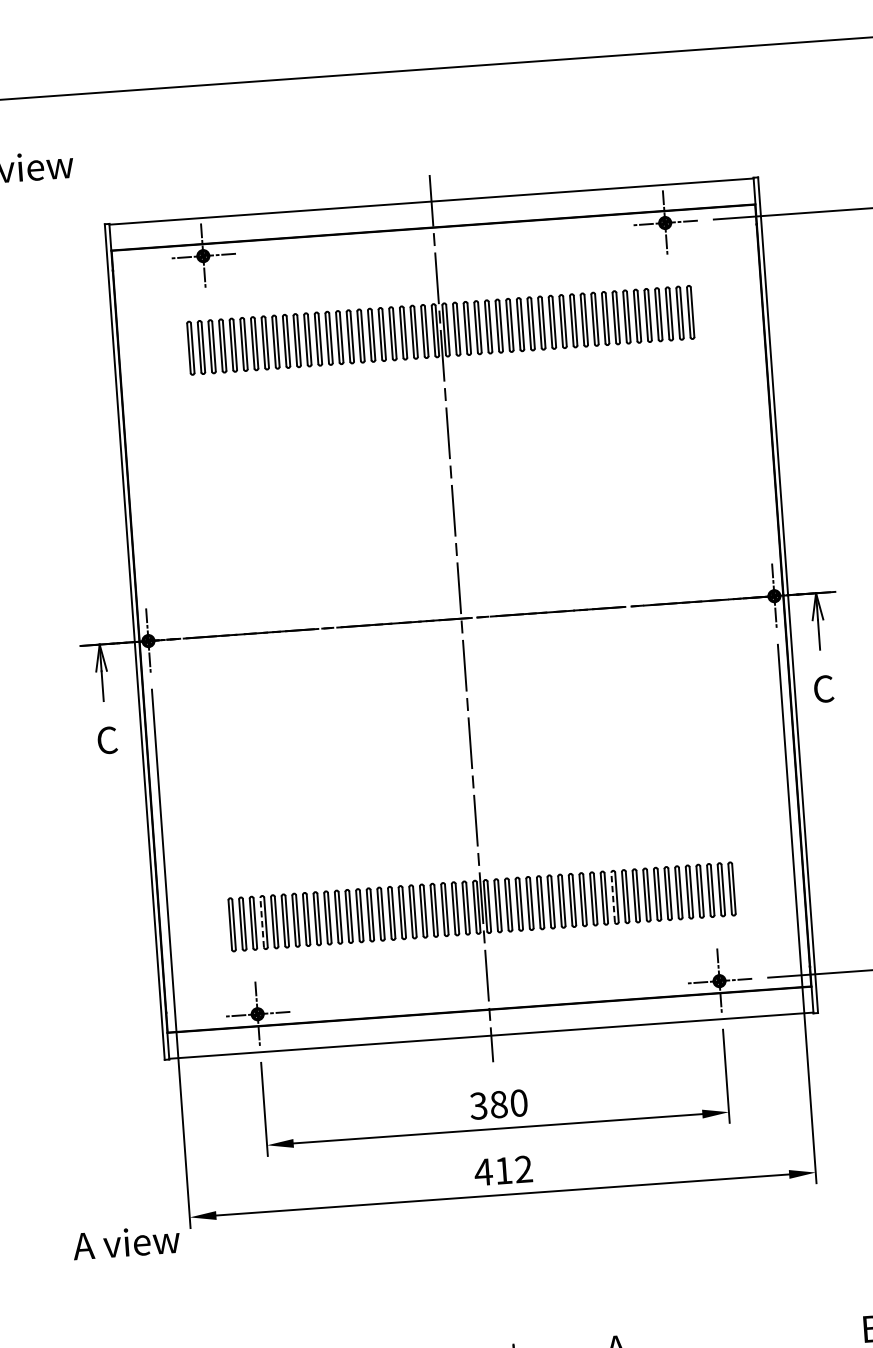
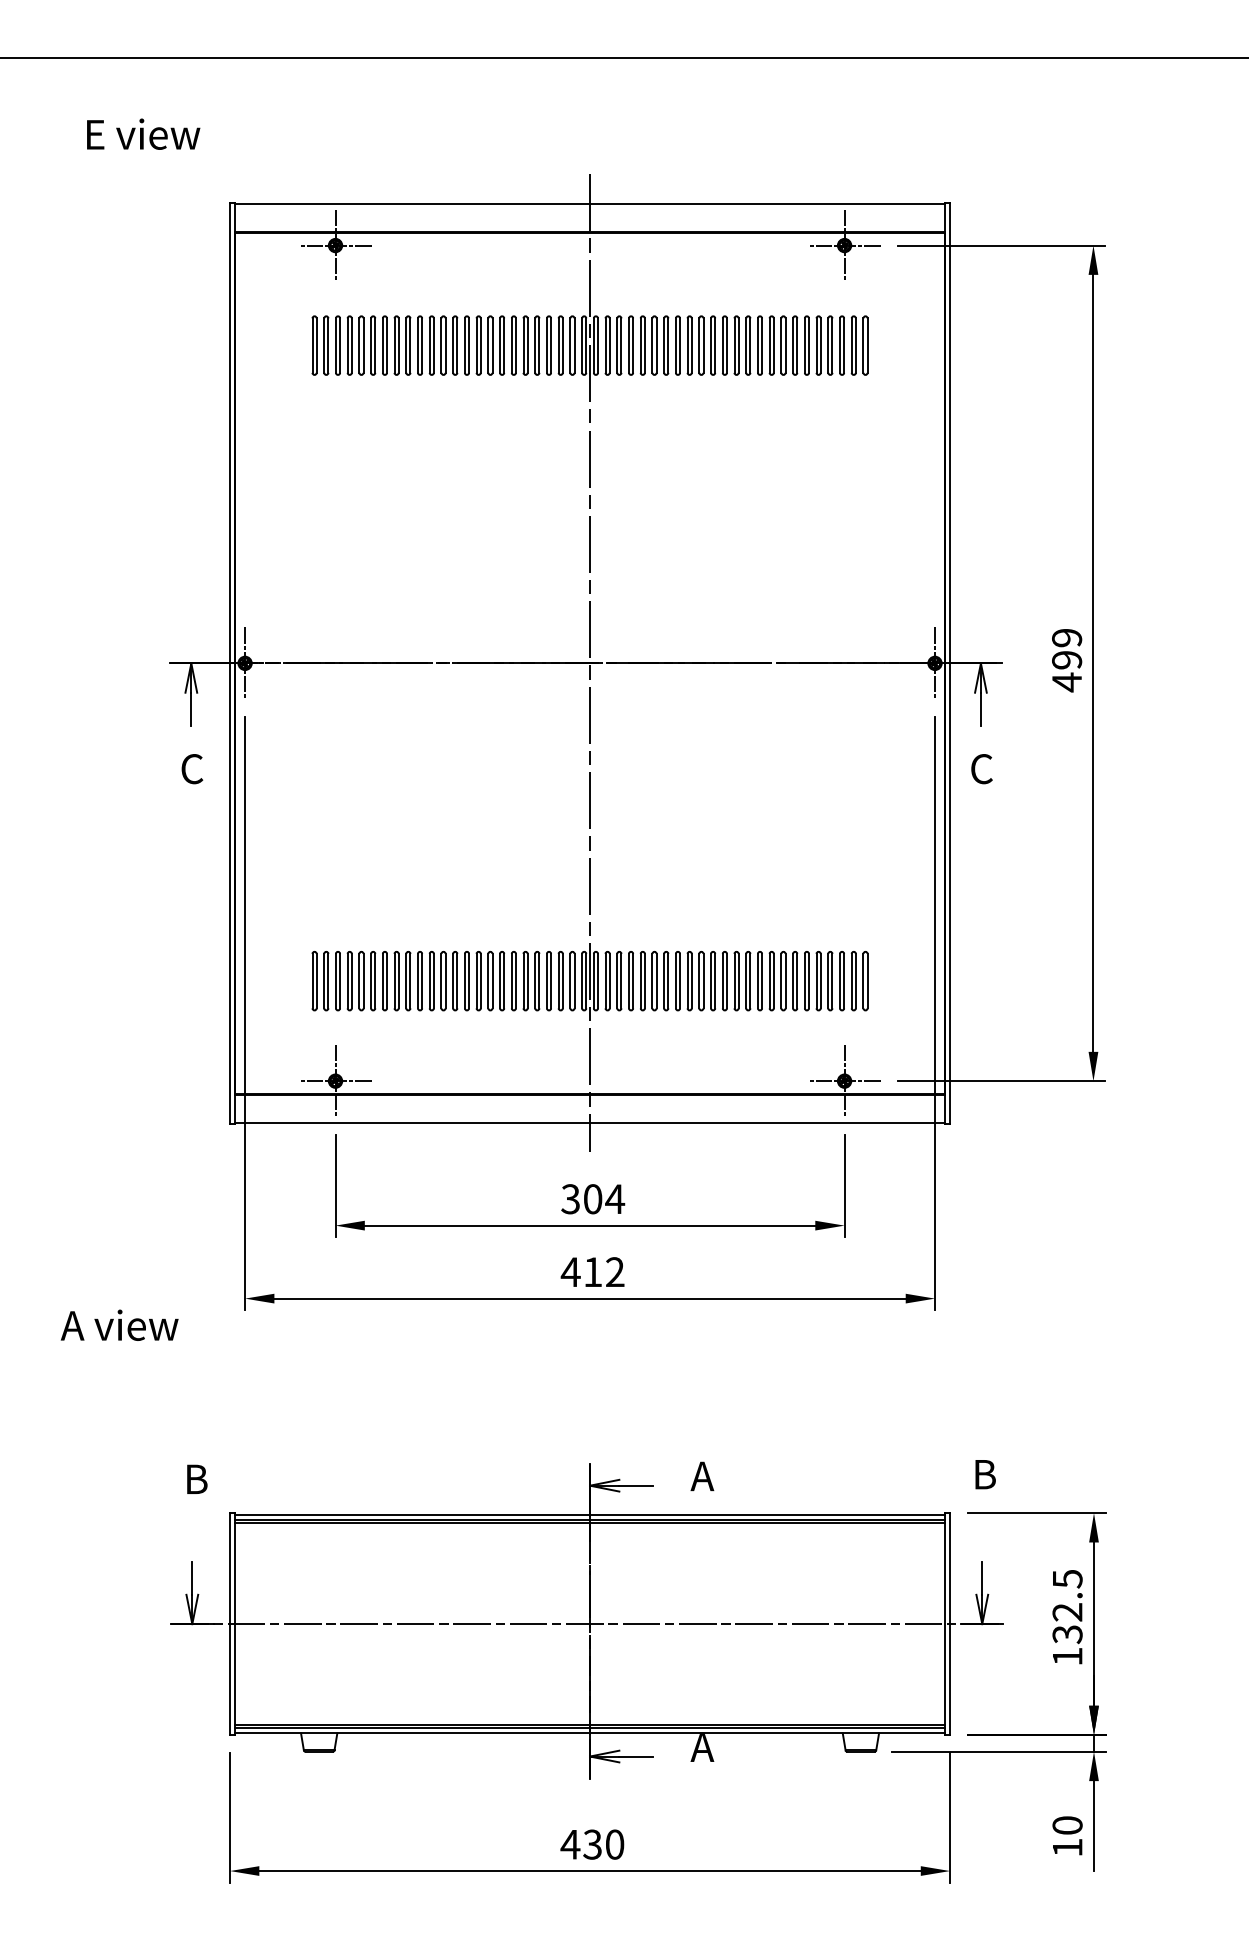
line: (613, 896) -> (734, 980), dashed -> solid
line: (262, 922) -> (347, 980), dashed -> solid
text: (509, 1104) -> (604, 1199), 380 -> 304
text: (126, 1241) -> (119, 1324), moved

